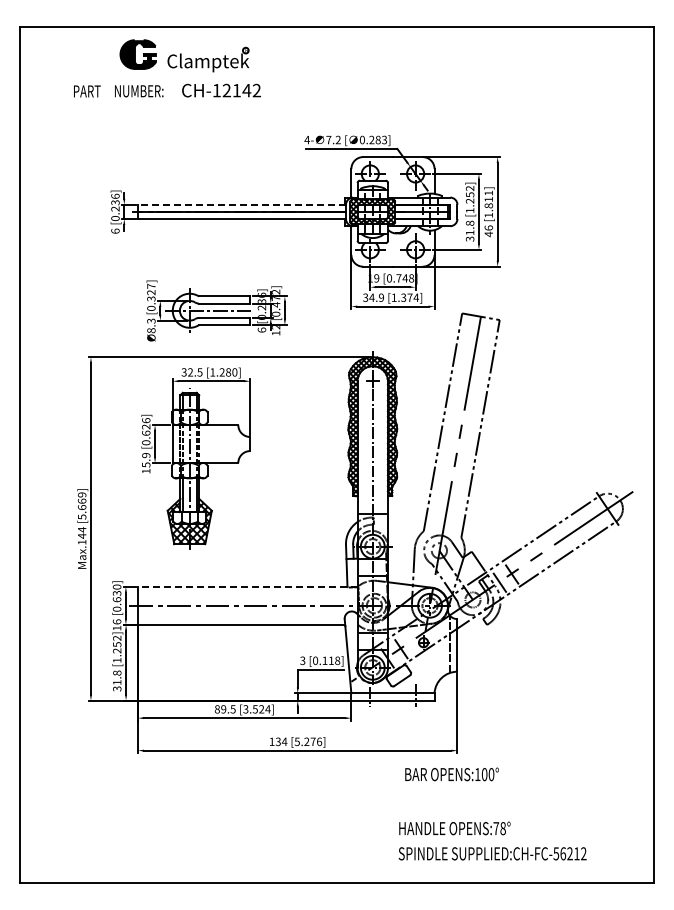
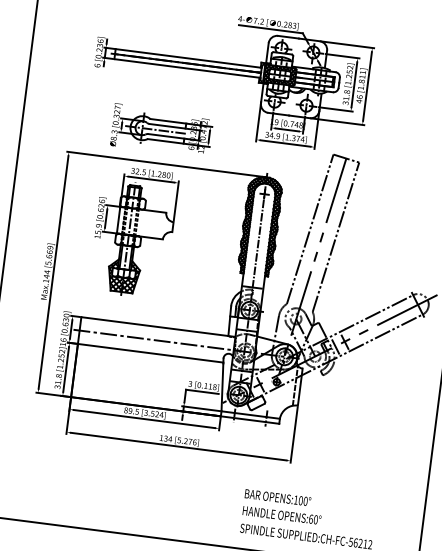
line: (241, 204) -> (188, 58), dashed -> solid
line: (247, 586) -> (158, 326), dashed -> solid
text: (451, 774) -> (277, 497), moved
text: (499, 828) -> (313, 519), OPENS:78° -> OPENS:60°

